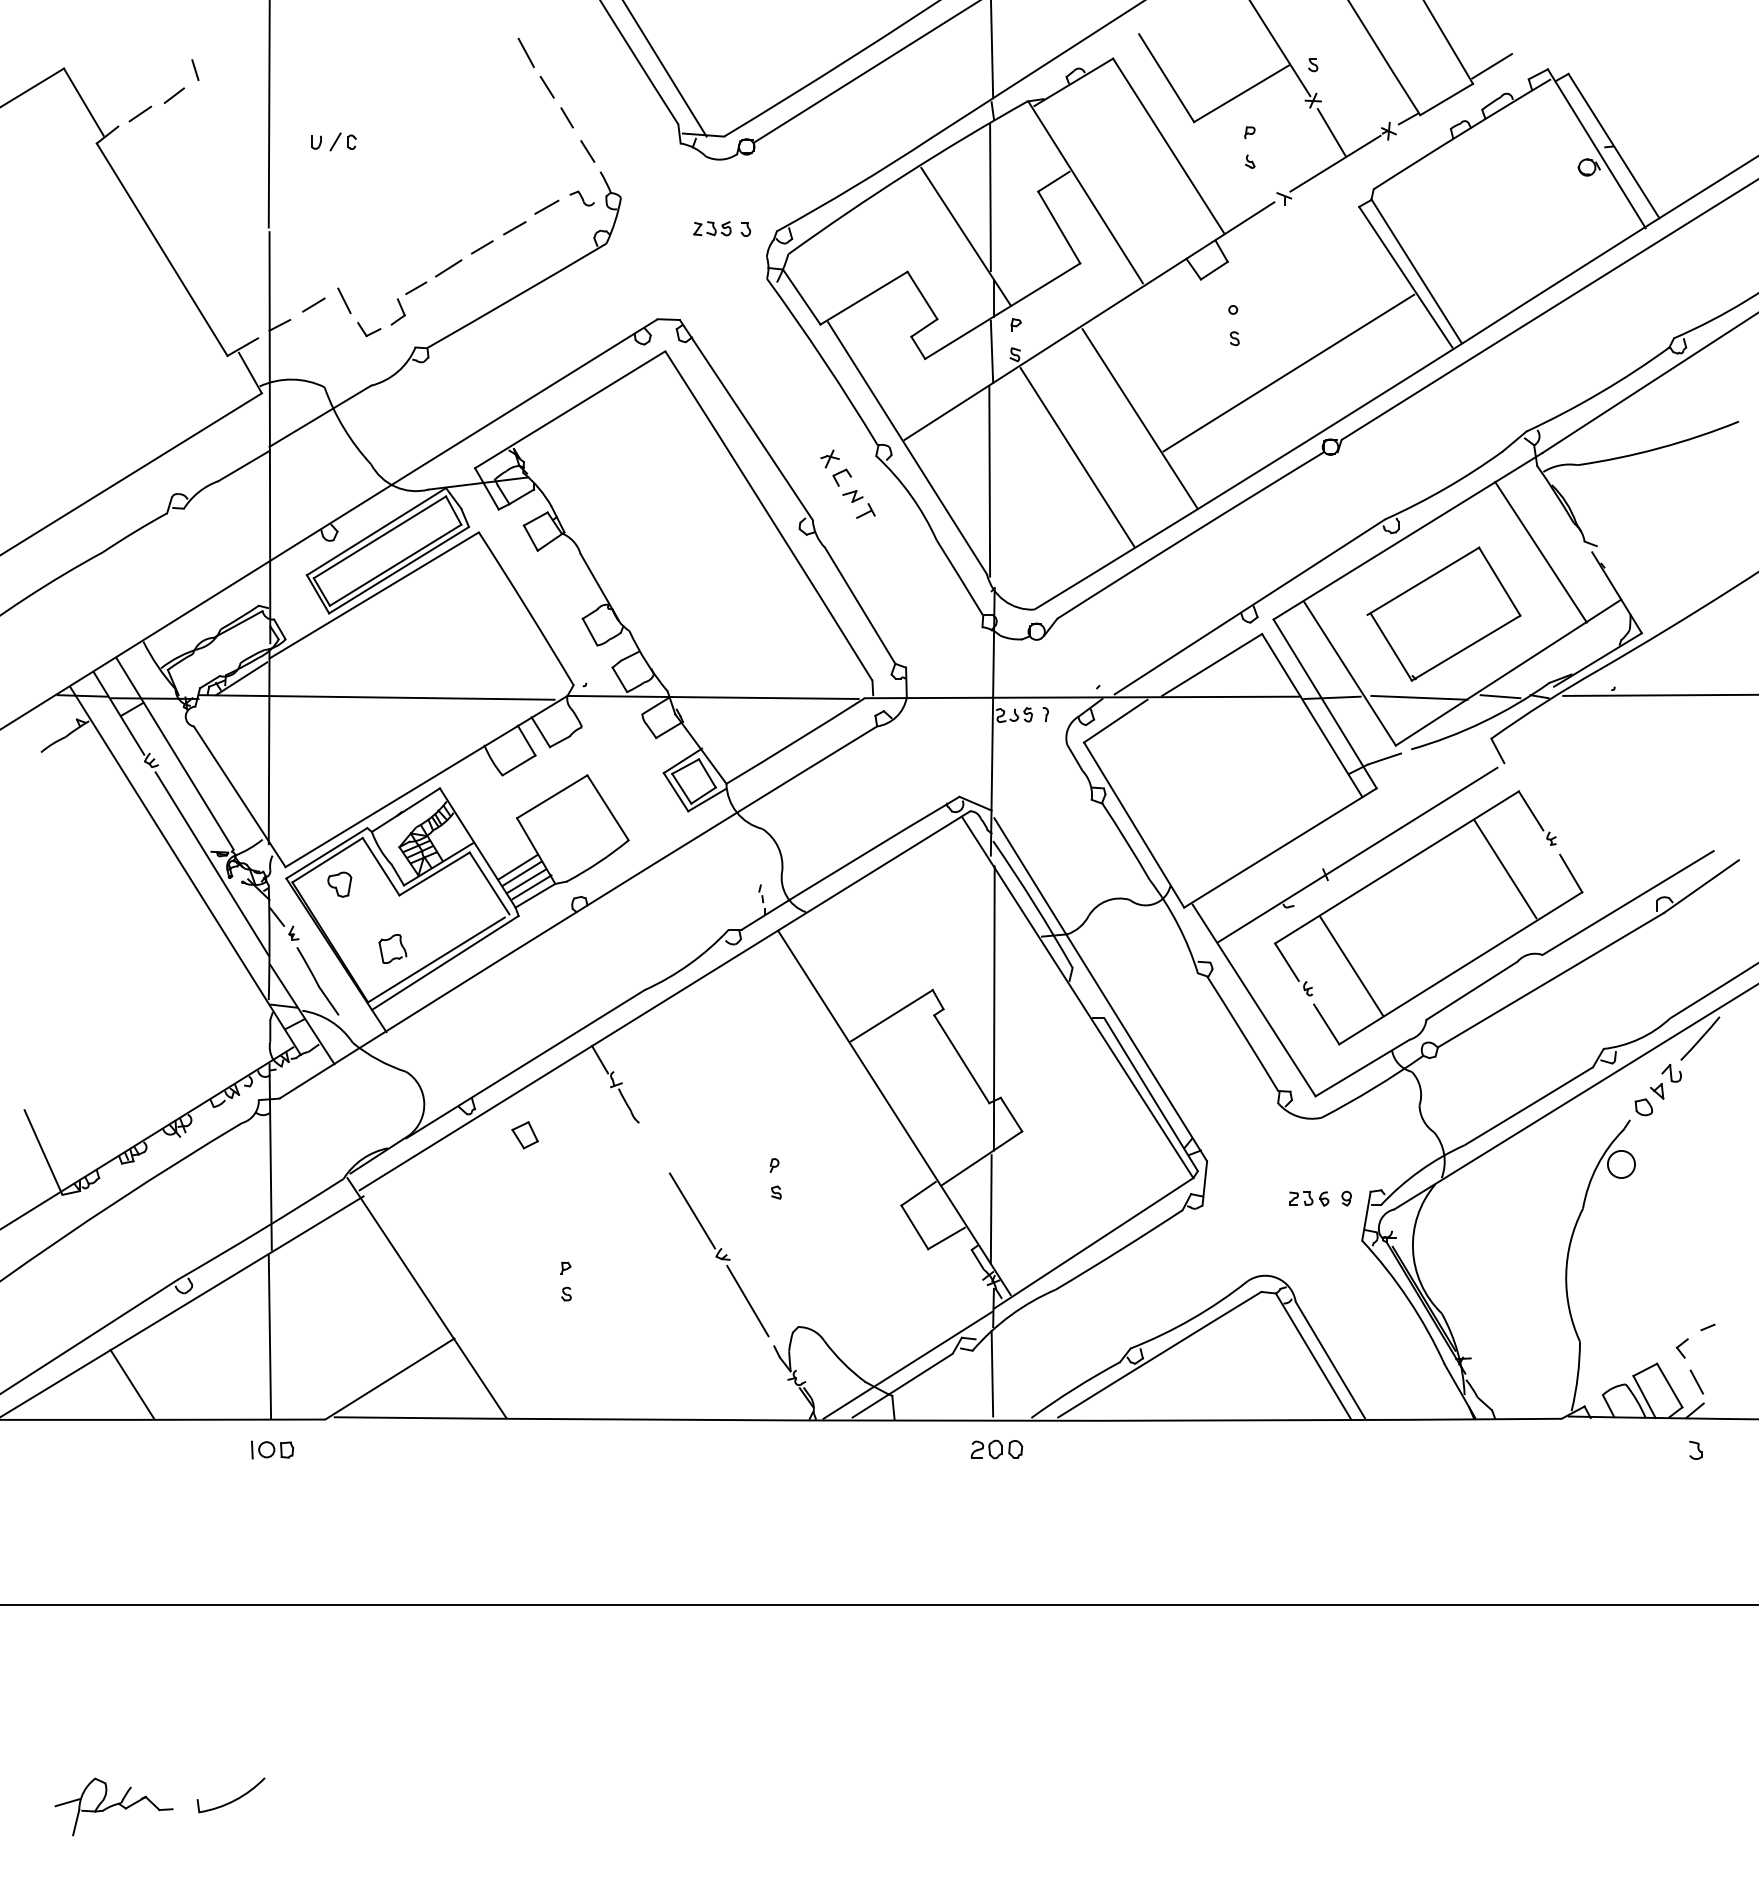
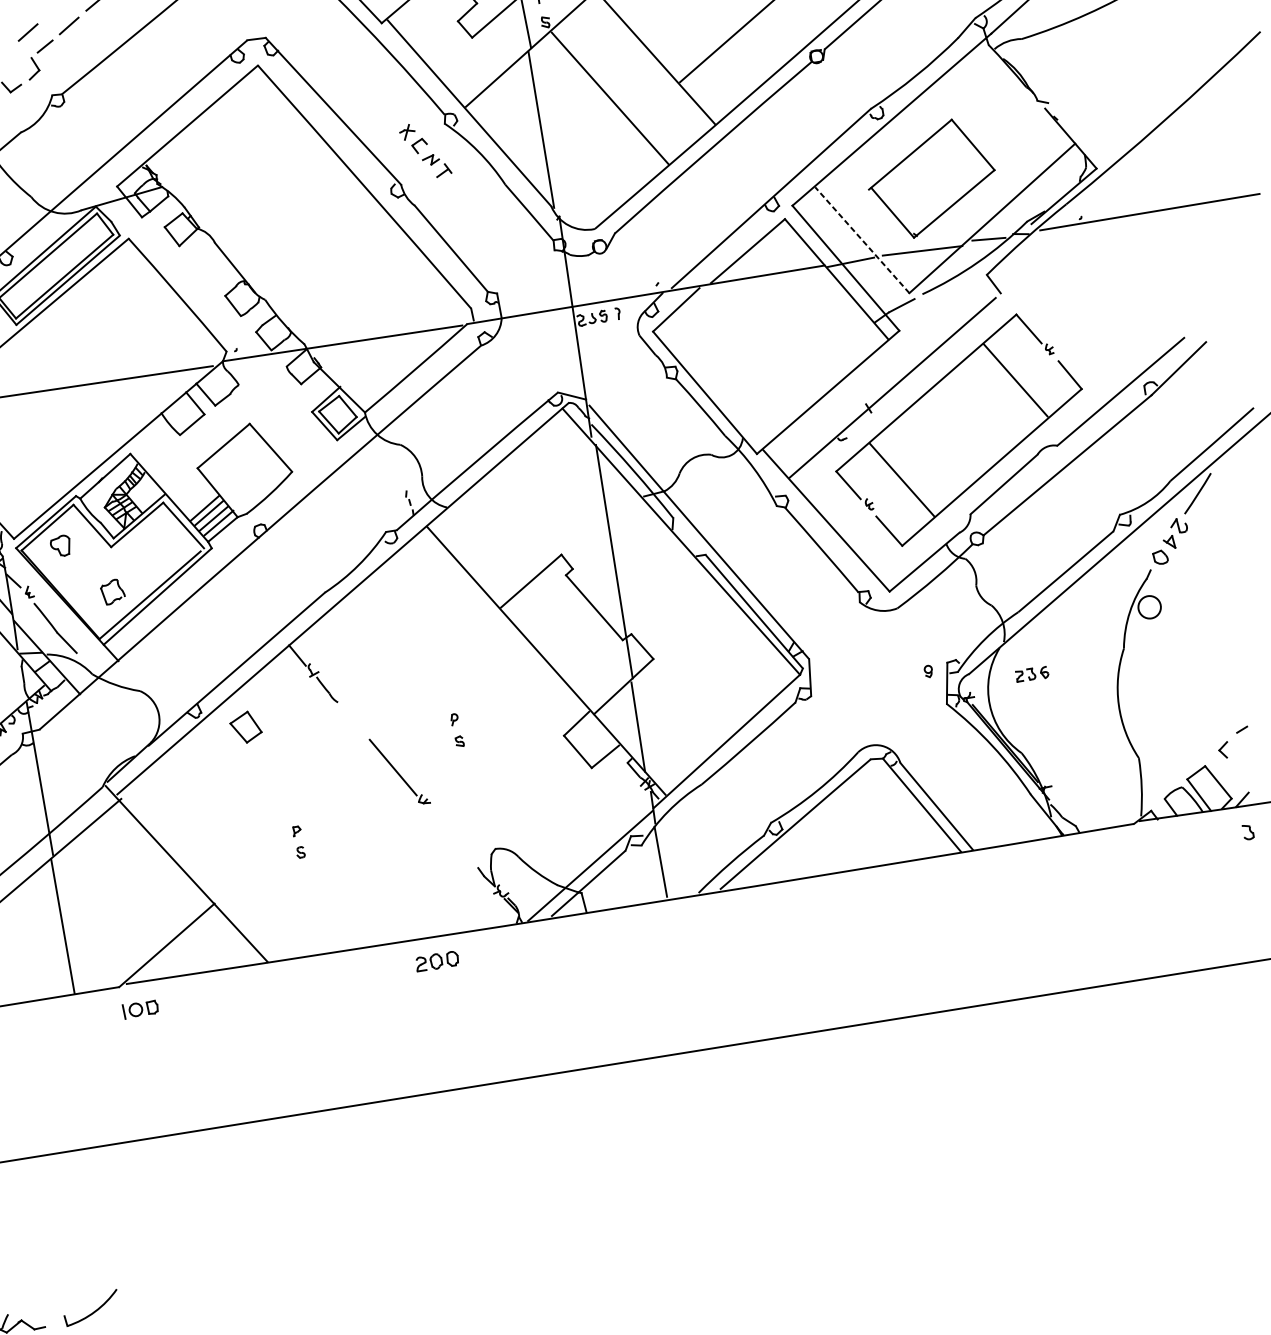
line: (398, 268) -> (28, 32), added
line: (1540, 551) -> (1002, 114), removed
line: (1349, 673) -> (861, 240), solid -> dashed
part: (524, 1135) -> (245, 727), size x1.4
part: (1309, 1198) -> (1032, 674), moved
line: (747, 1300) -> (450, 833), removed
line: (1696, 1381) -> (1239, 775), removed
part: (272, 1449) -> (140, 1008), moved
part: (996, 1449) -> (436, 961), moved

